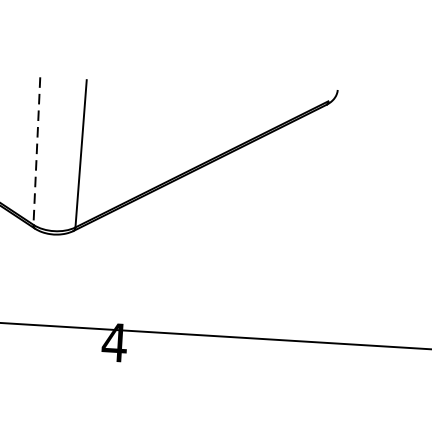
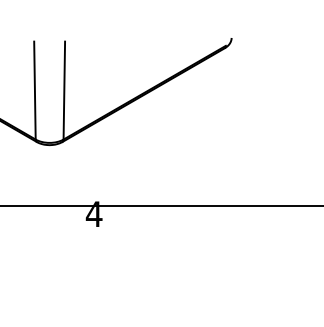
line: (36, 150) -> (34, 90), dashed -> solid

